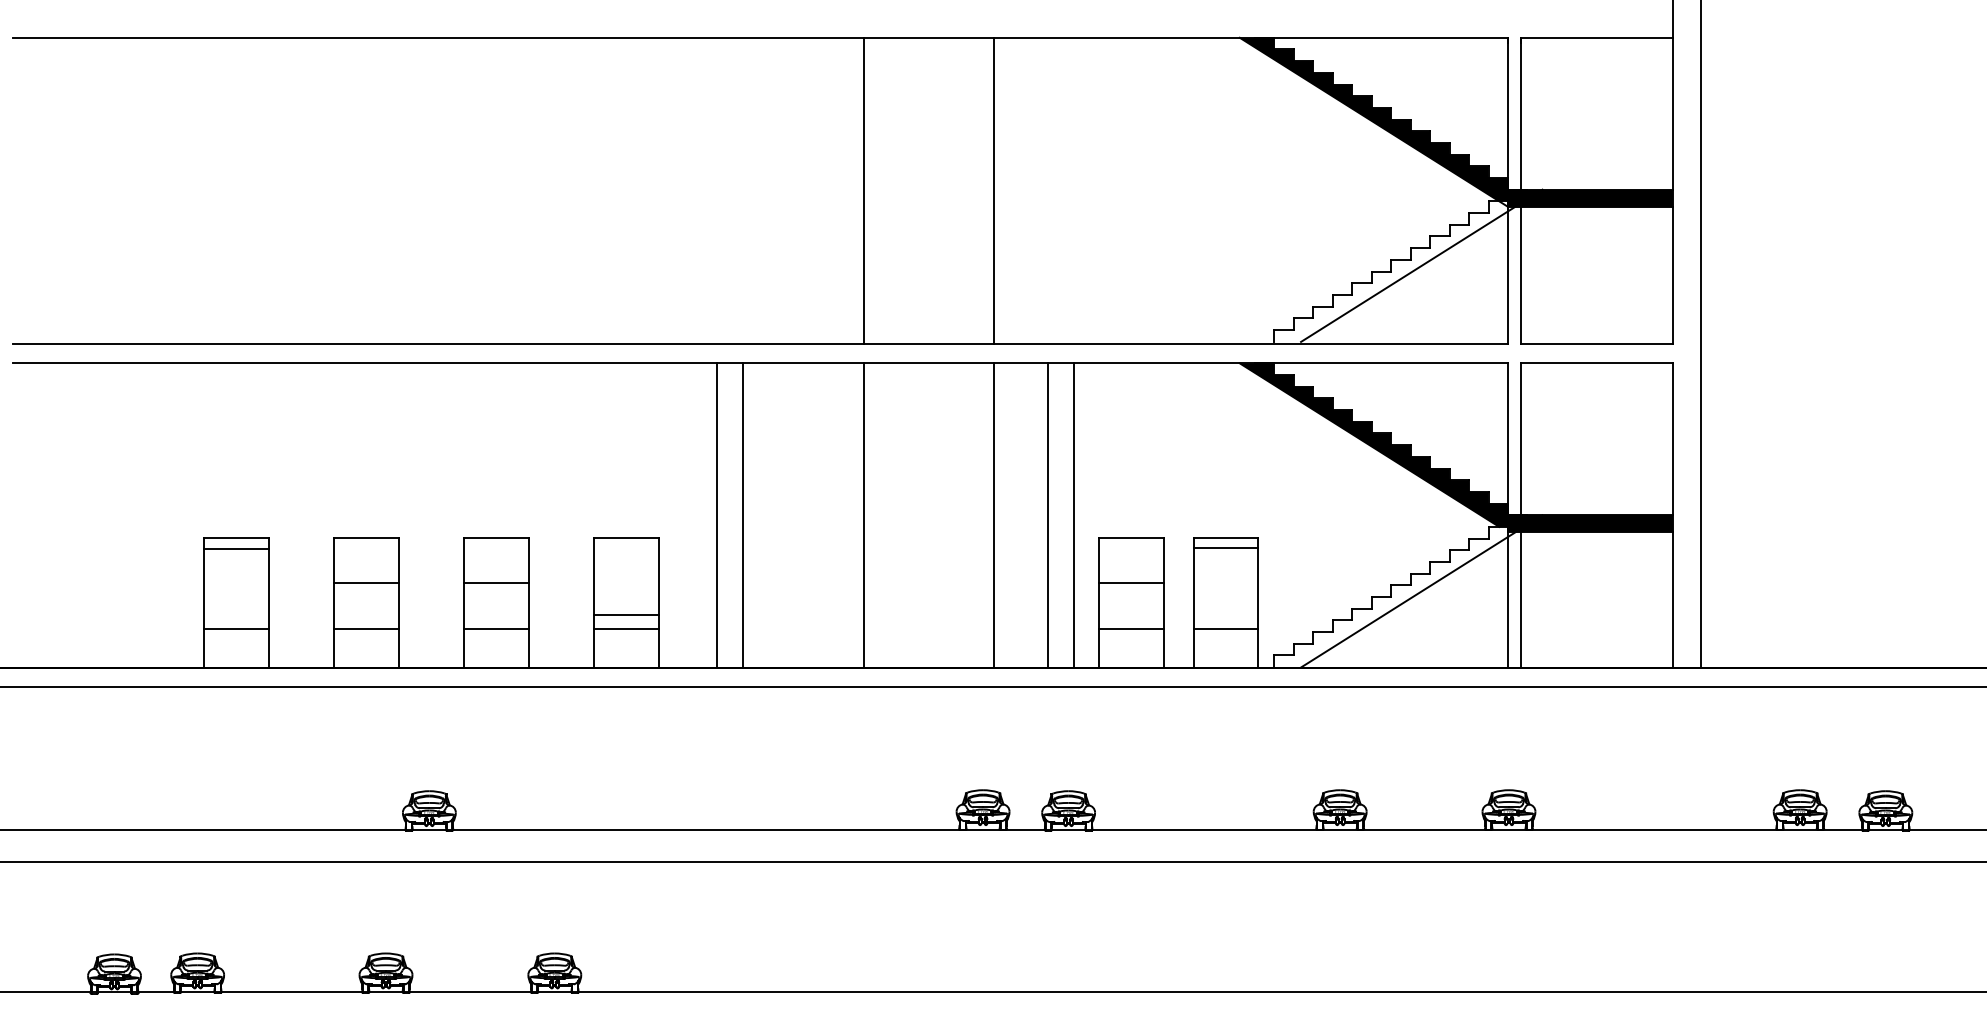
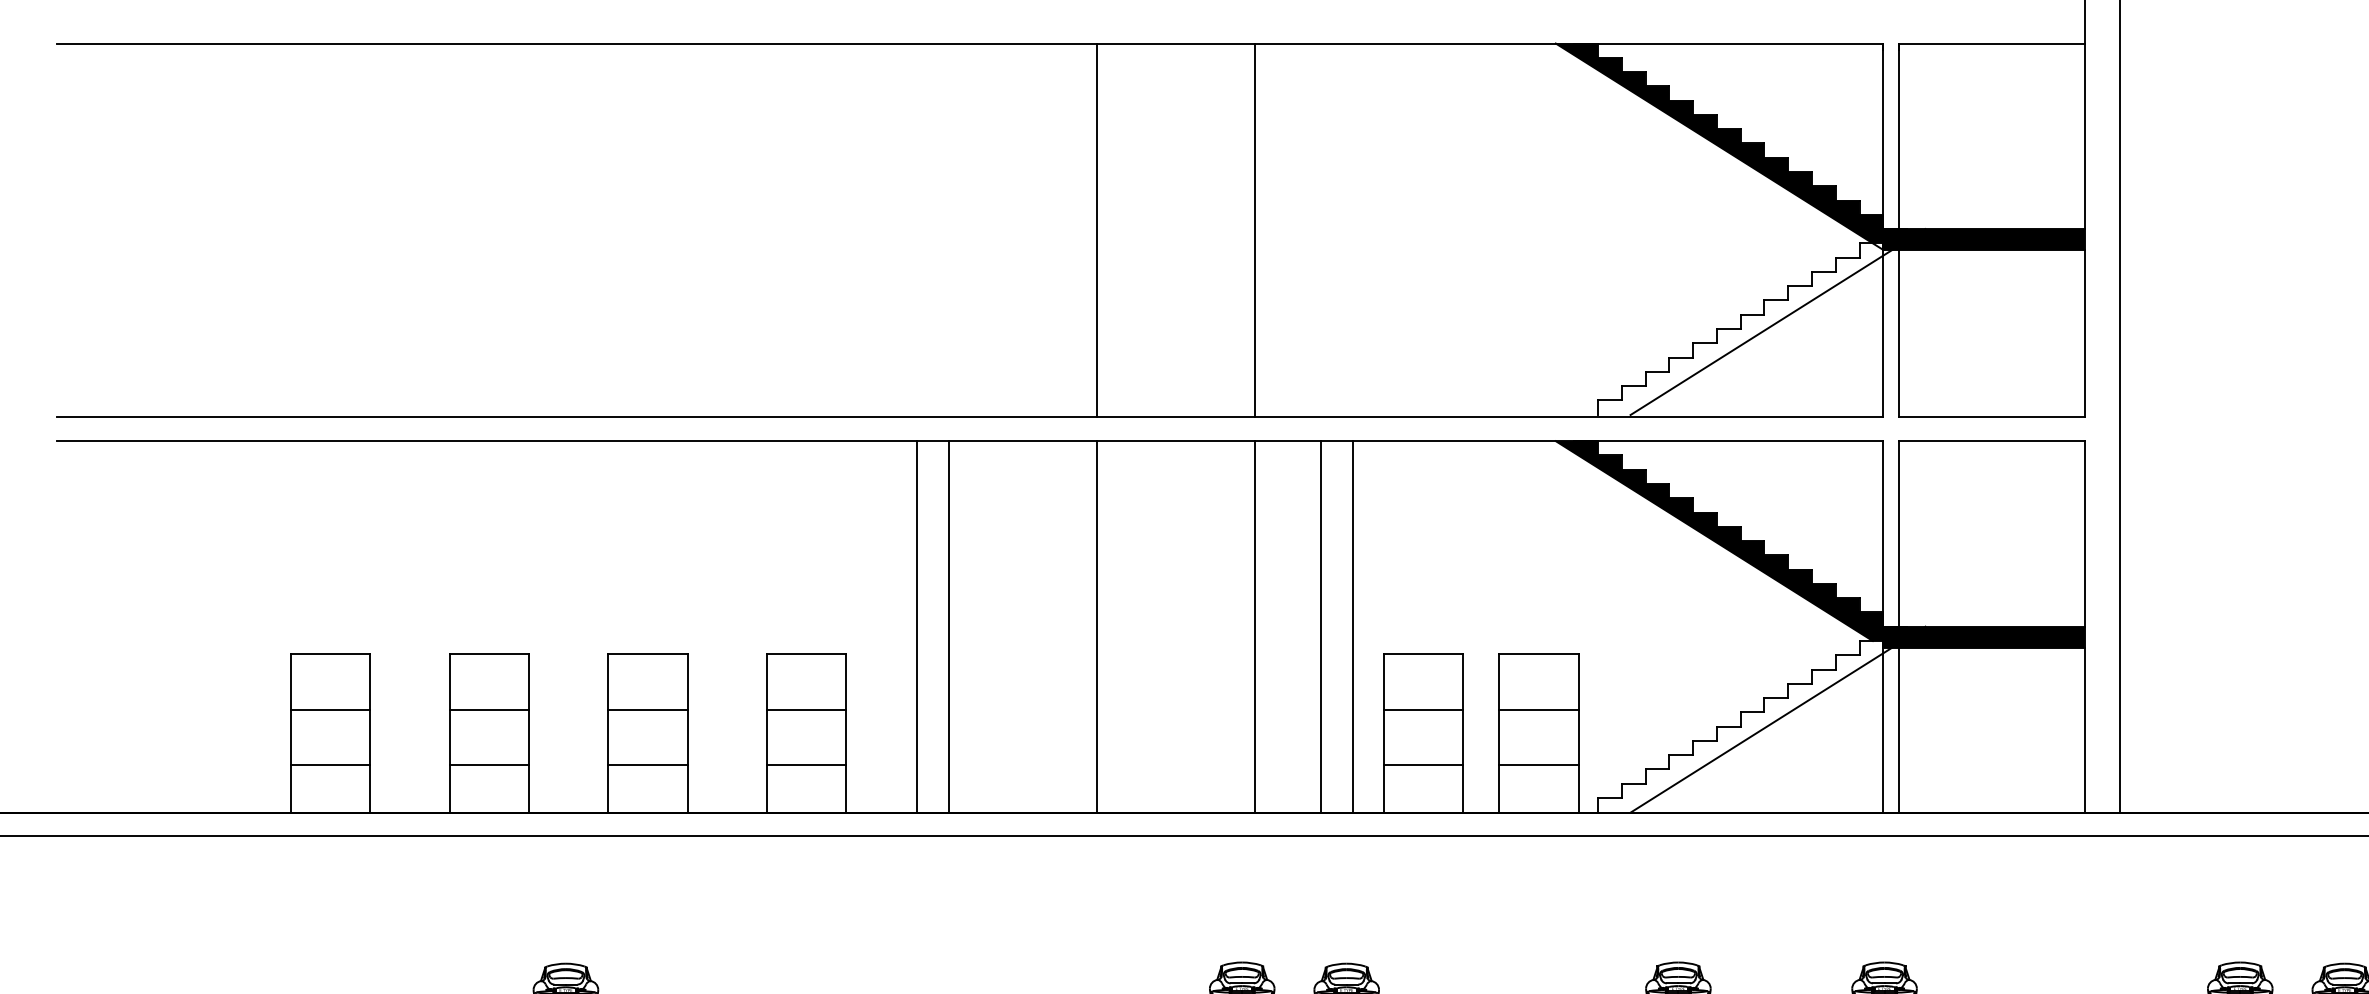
line: (1225, 548) -> (1538, 710), moved
line: (236, 549) -> (330, 710), moved
line: (625, 615) -> (805, 710), moved

